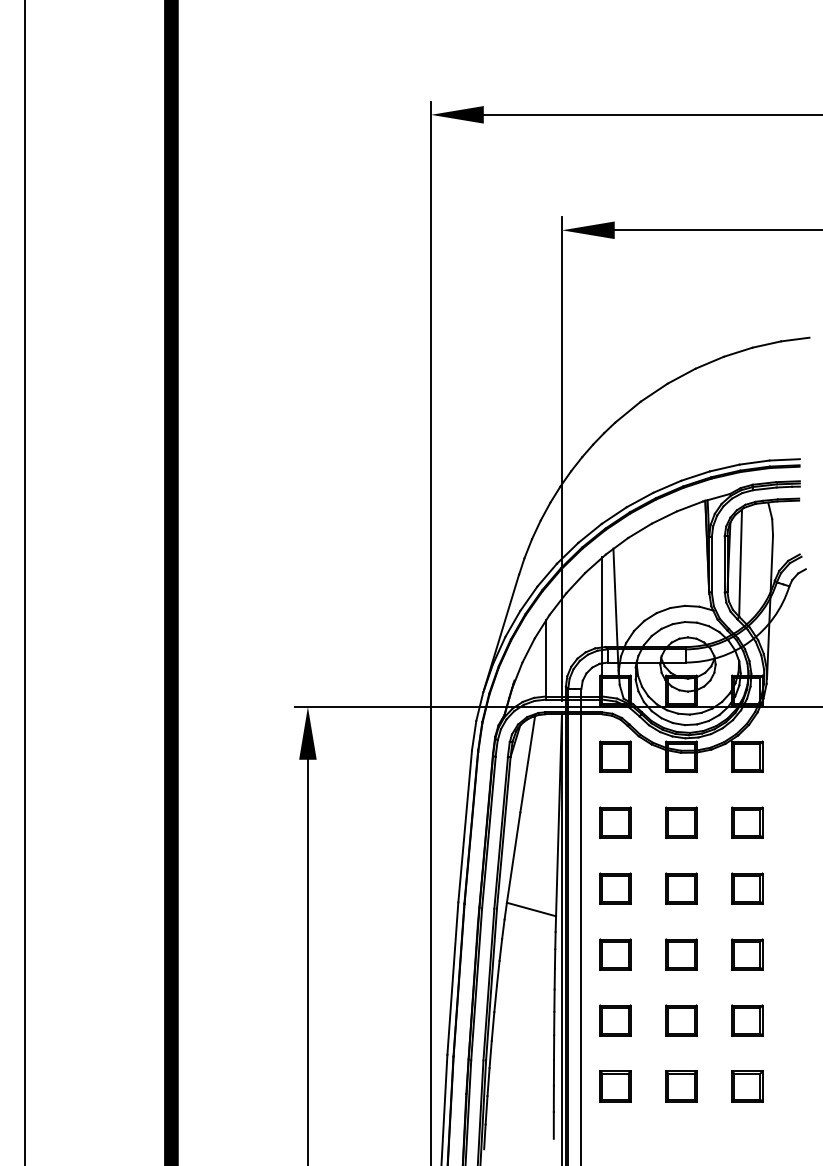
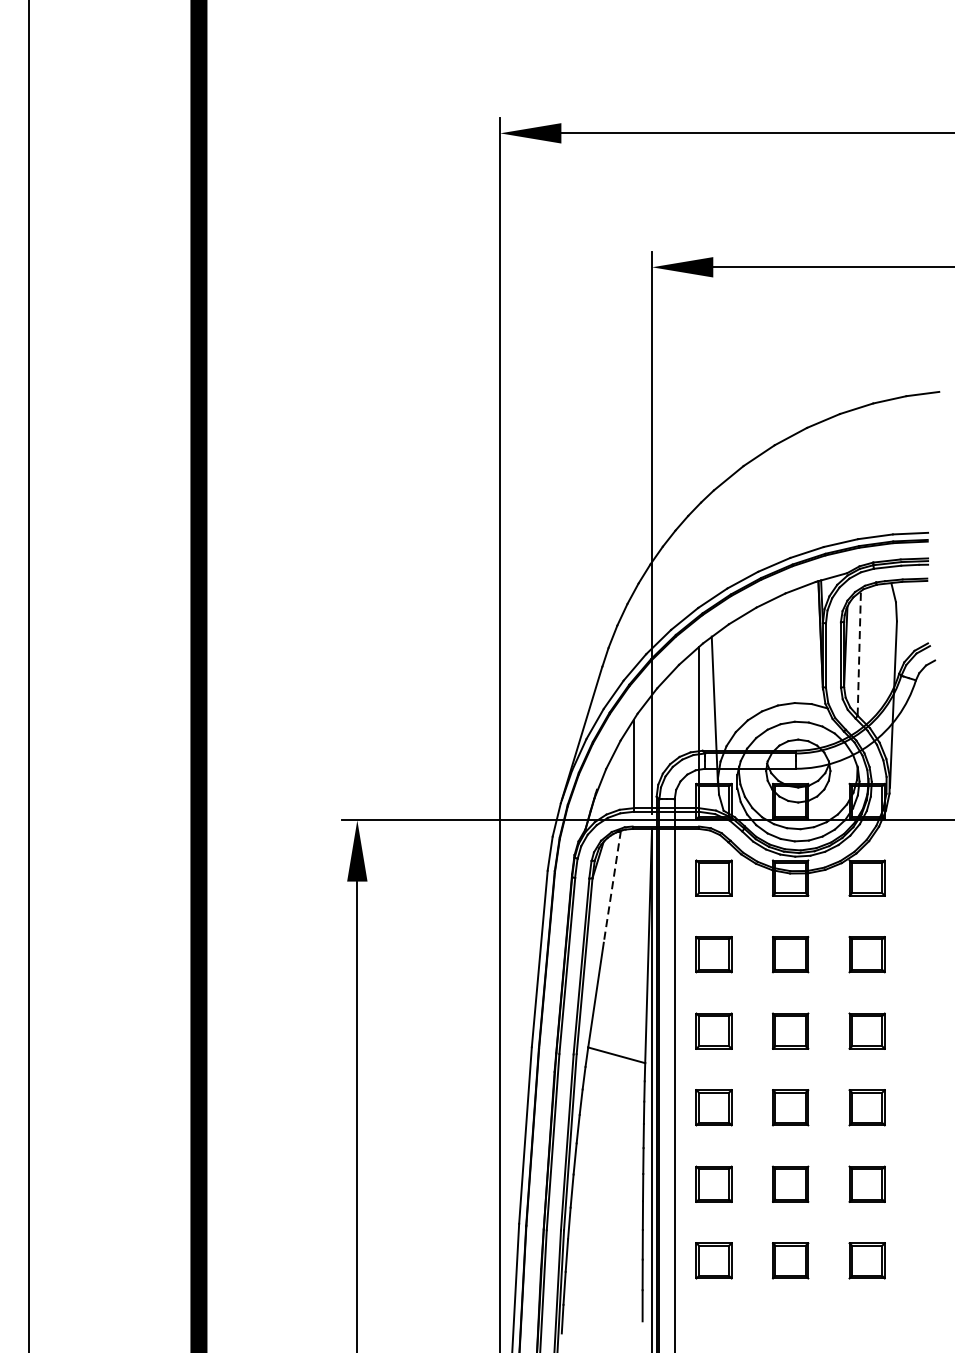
line: (740, 563) -> (859, 653), solid -> dashed
line: (527, 764) -> (612, 887), solid -> dashed

